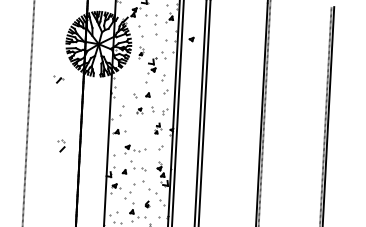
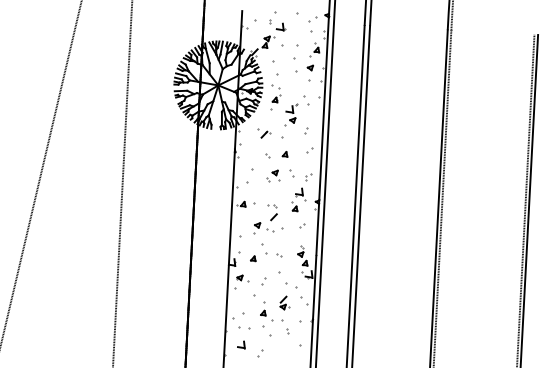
part: (190, 39) -> (309, 67), moved
part: (140, 53) -> (275, 97), size x1.67
part: (59, 79) -> (264, 133), moved
part: (139, 110) -> (273, 175), size x1.67
part: (157, 128) -> (298, 199), size x1.67
part: (61, 145) -> (272, 212), moved
part: (132, 188) -> (263, 281), size x0.62
part: (147, 204) -> (284, 302), size x1.67

